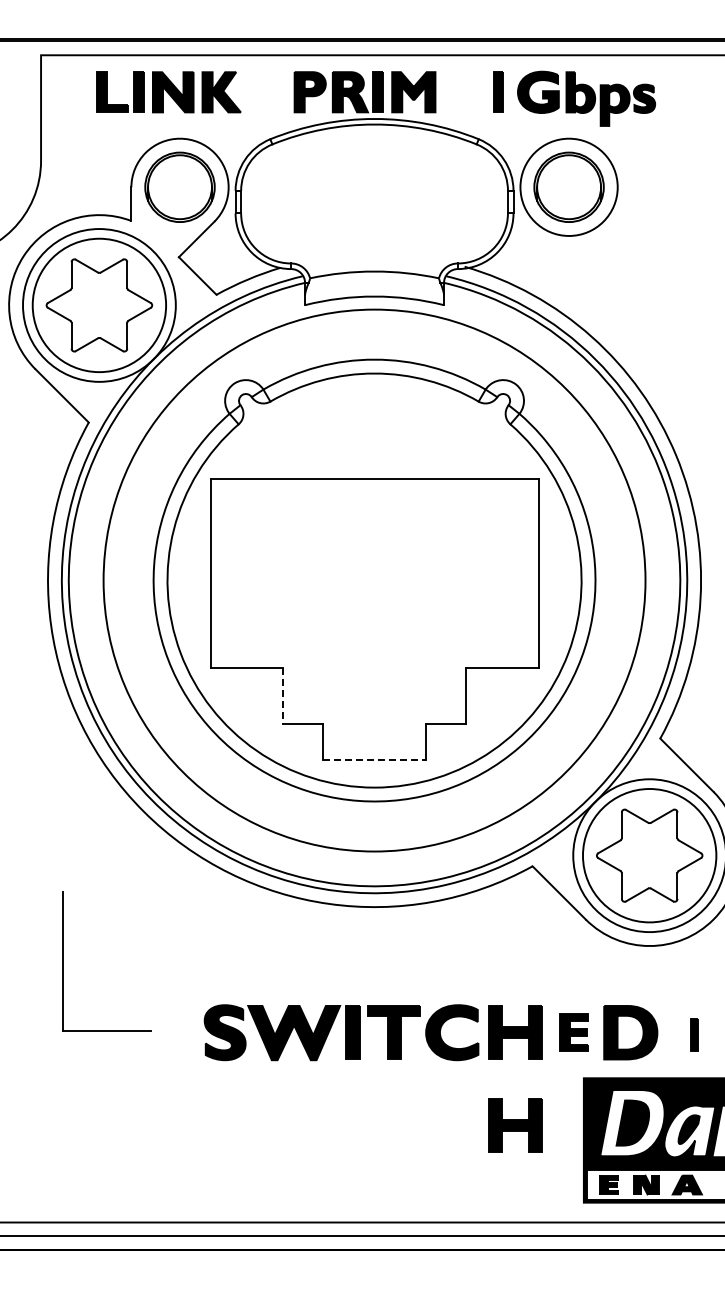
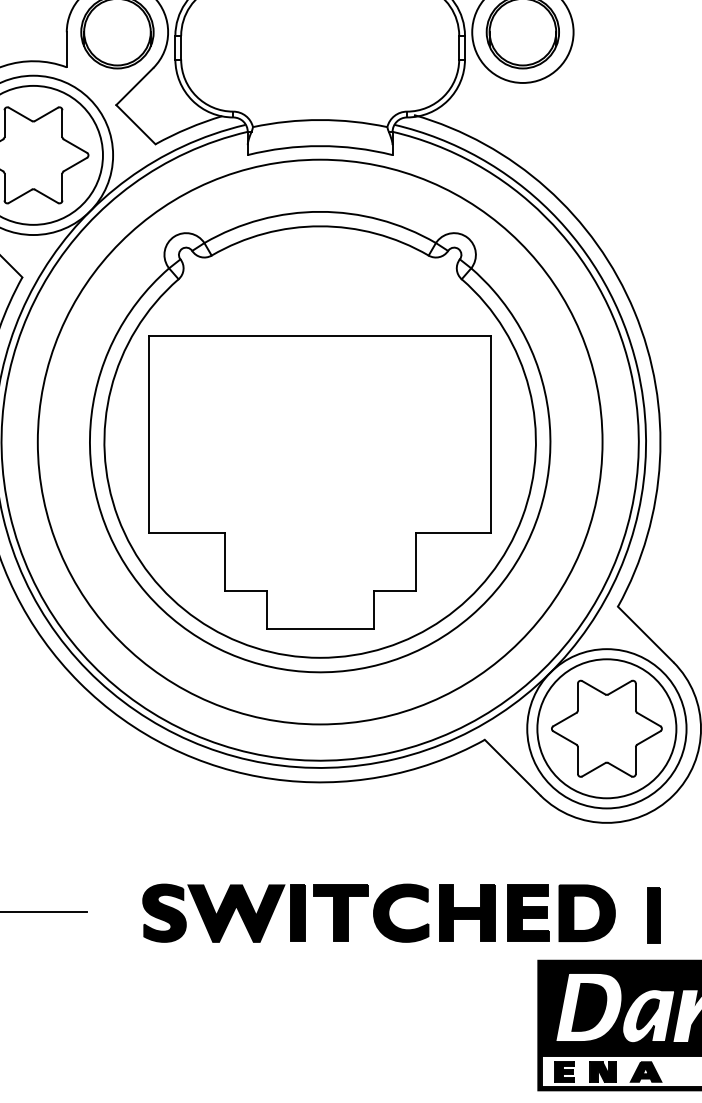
line: (282, 695) -> (224, 561), dashed -> solid
line: (375, 759) -> (321, 628), dashed -> solid
part: (573, 1032) -> (527, 913), size x1.43
part: (694, 1034) -> (653, 915), size x1.67
part: (515, 1125) -> (467, 1009), removed

